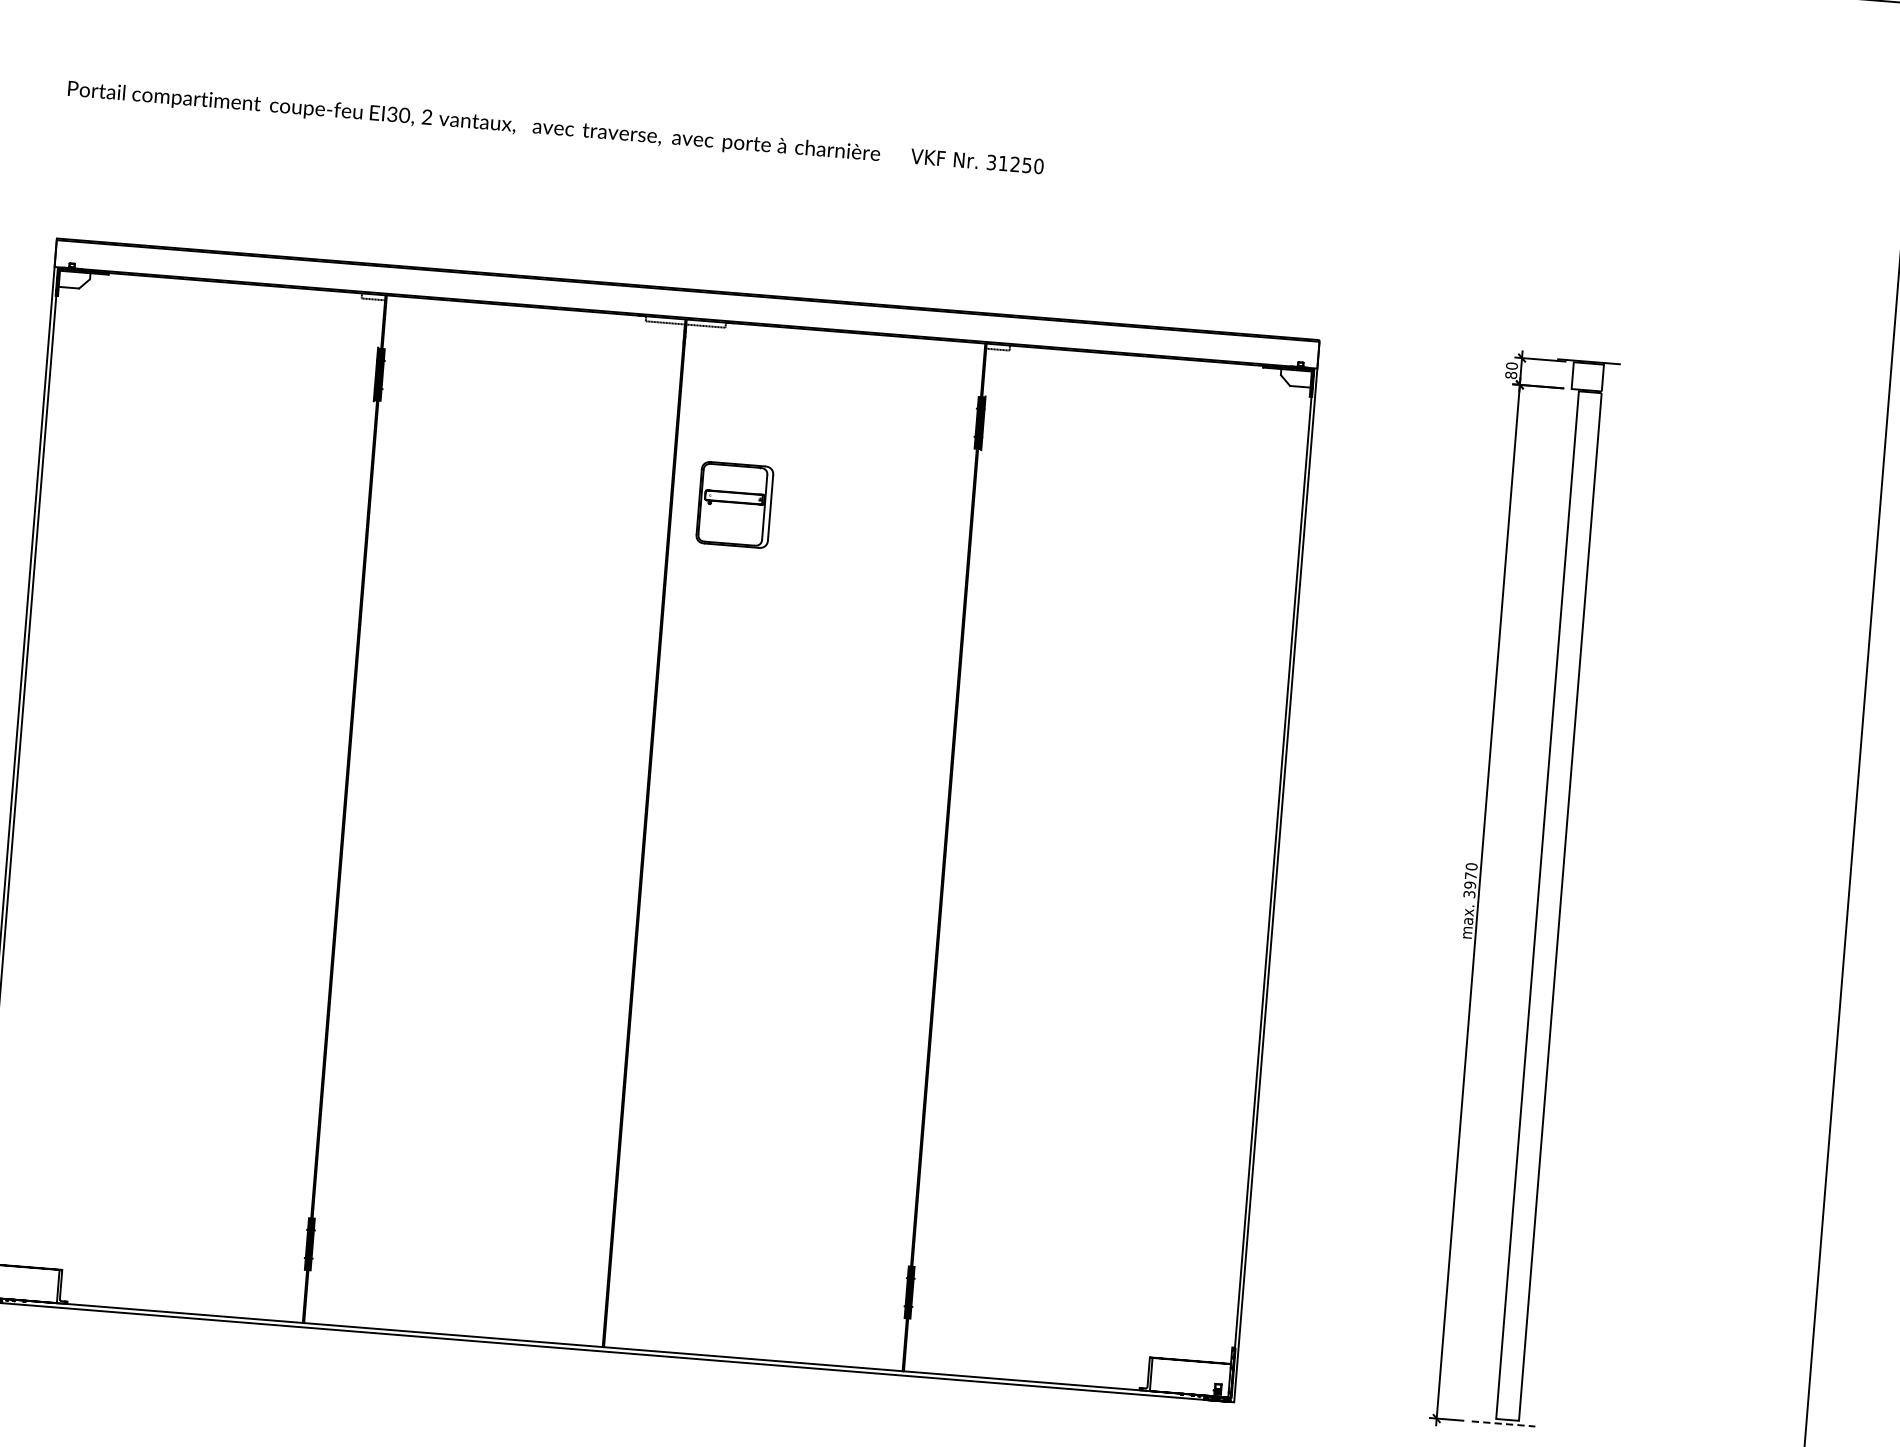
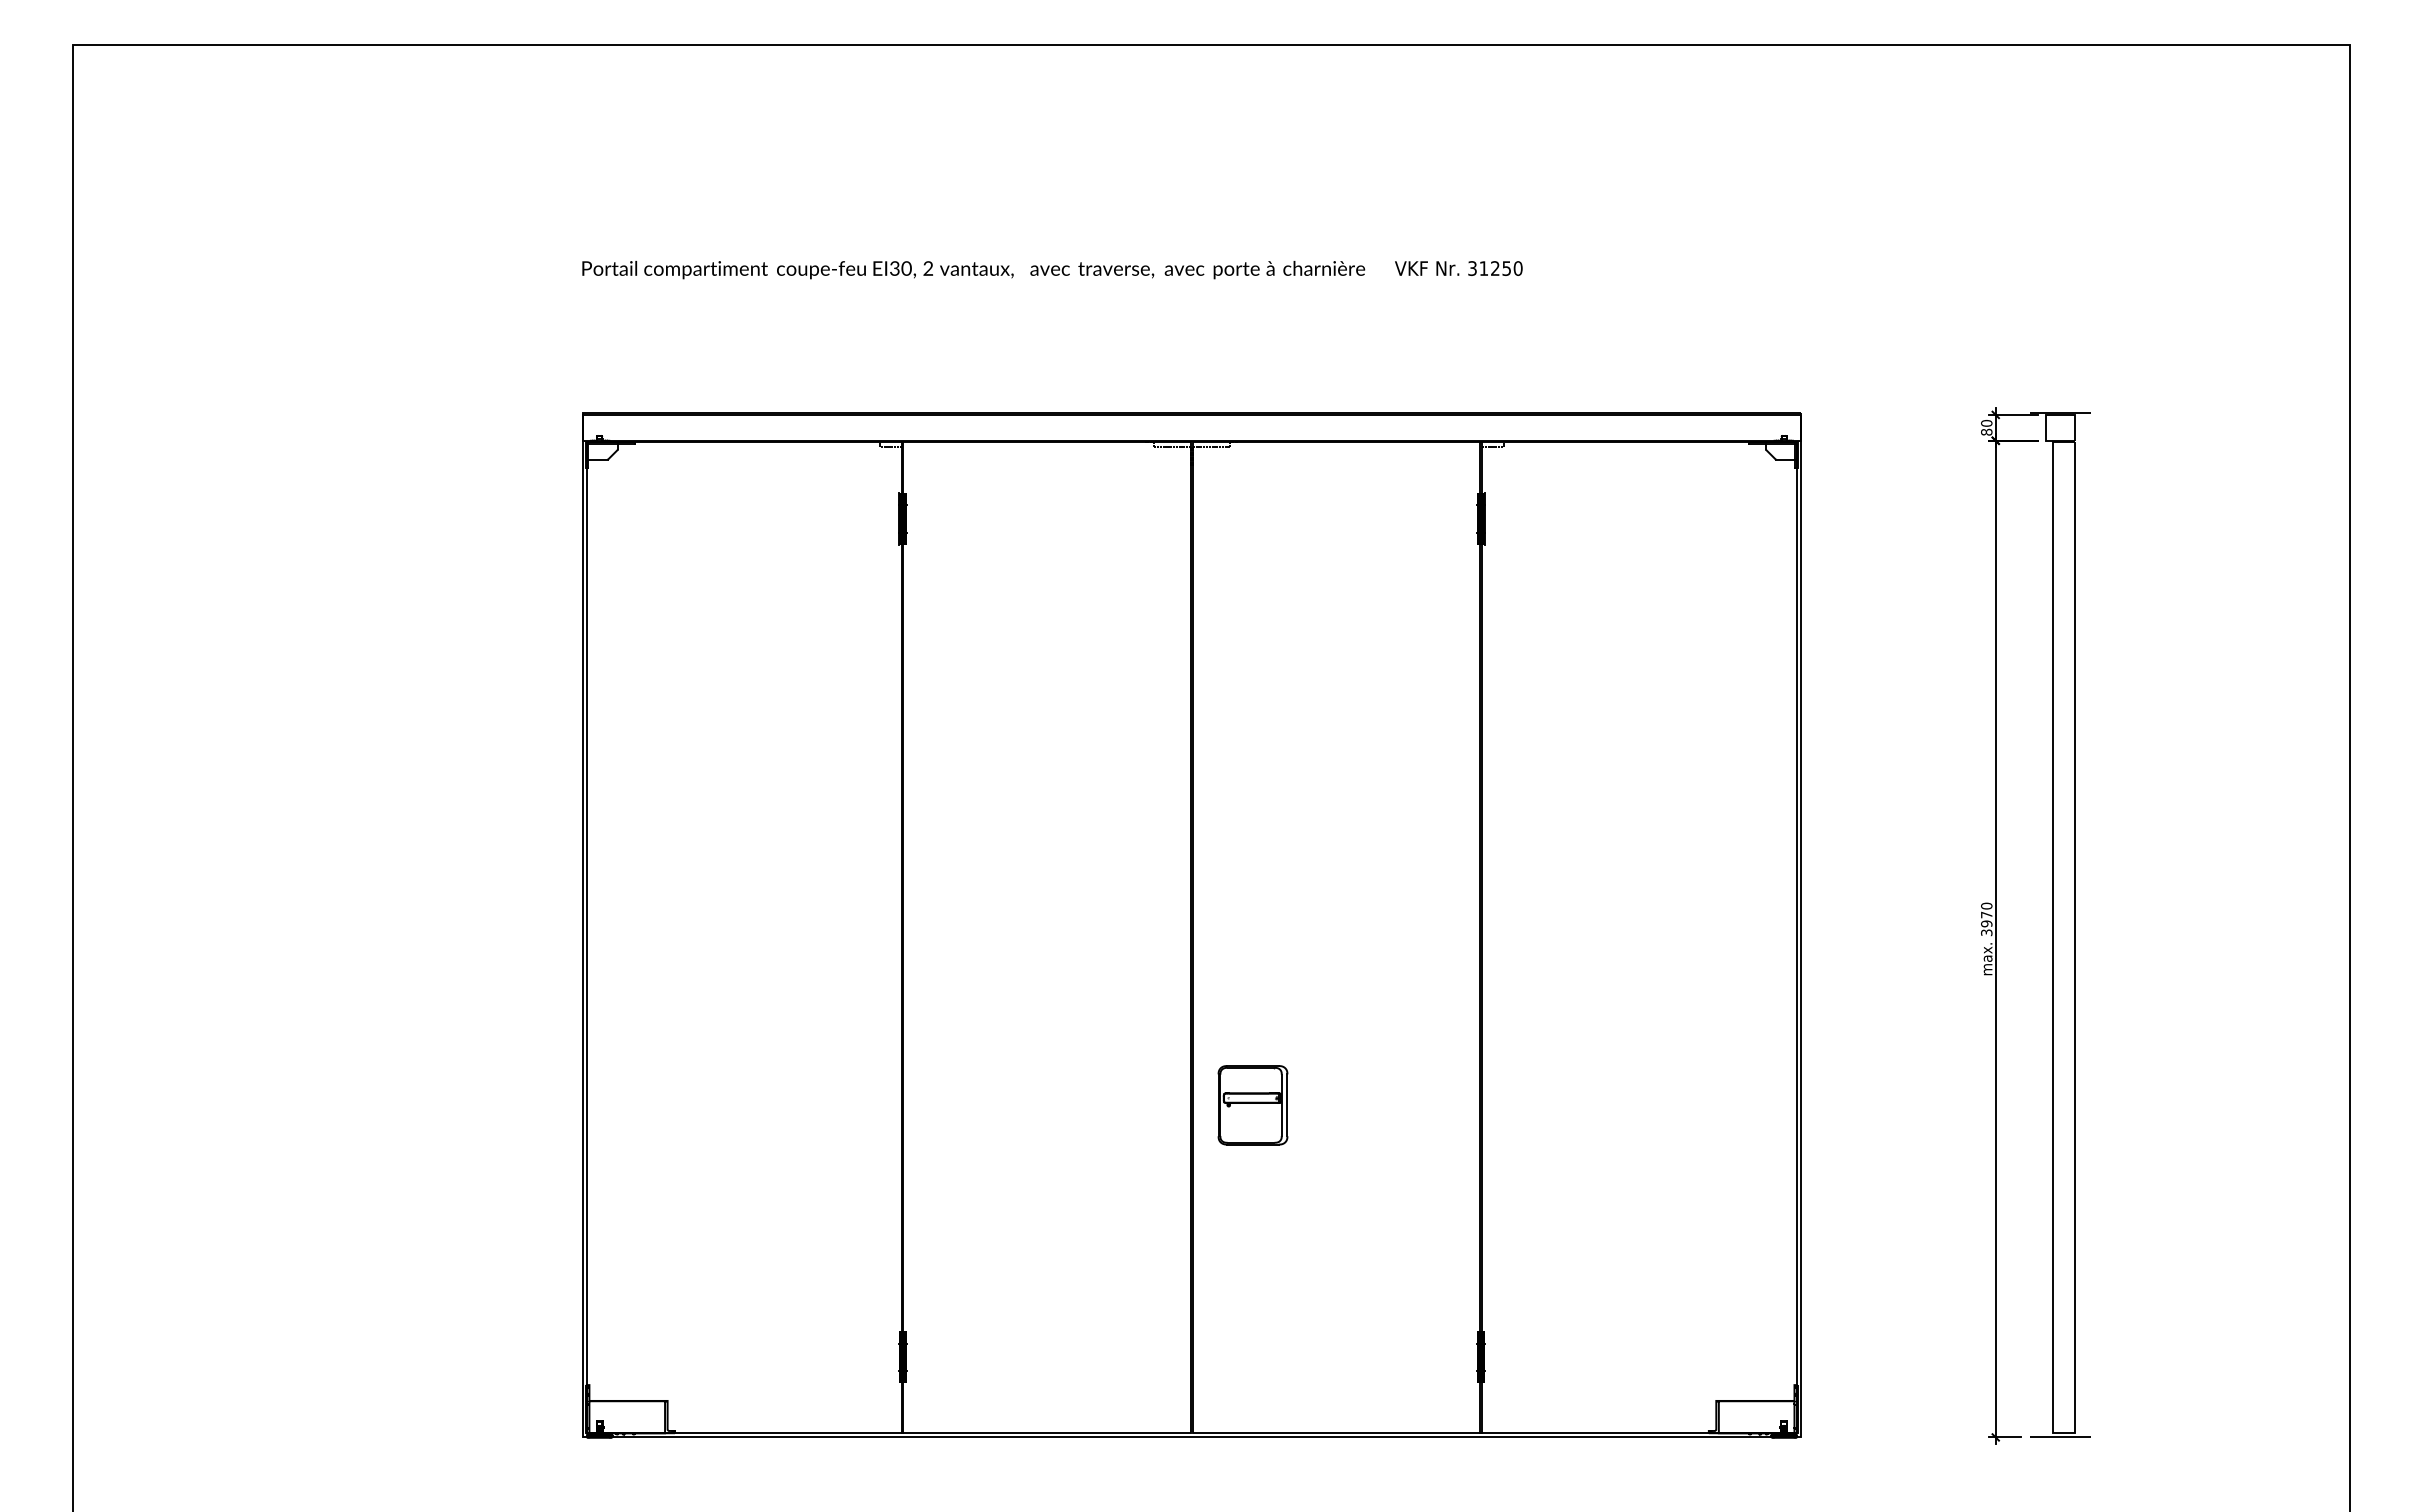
part: (734, 505) -> (1252, 1105), moved
line: (1503, 1424) -> (2060, 1437), dashed -> solid

